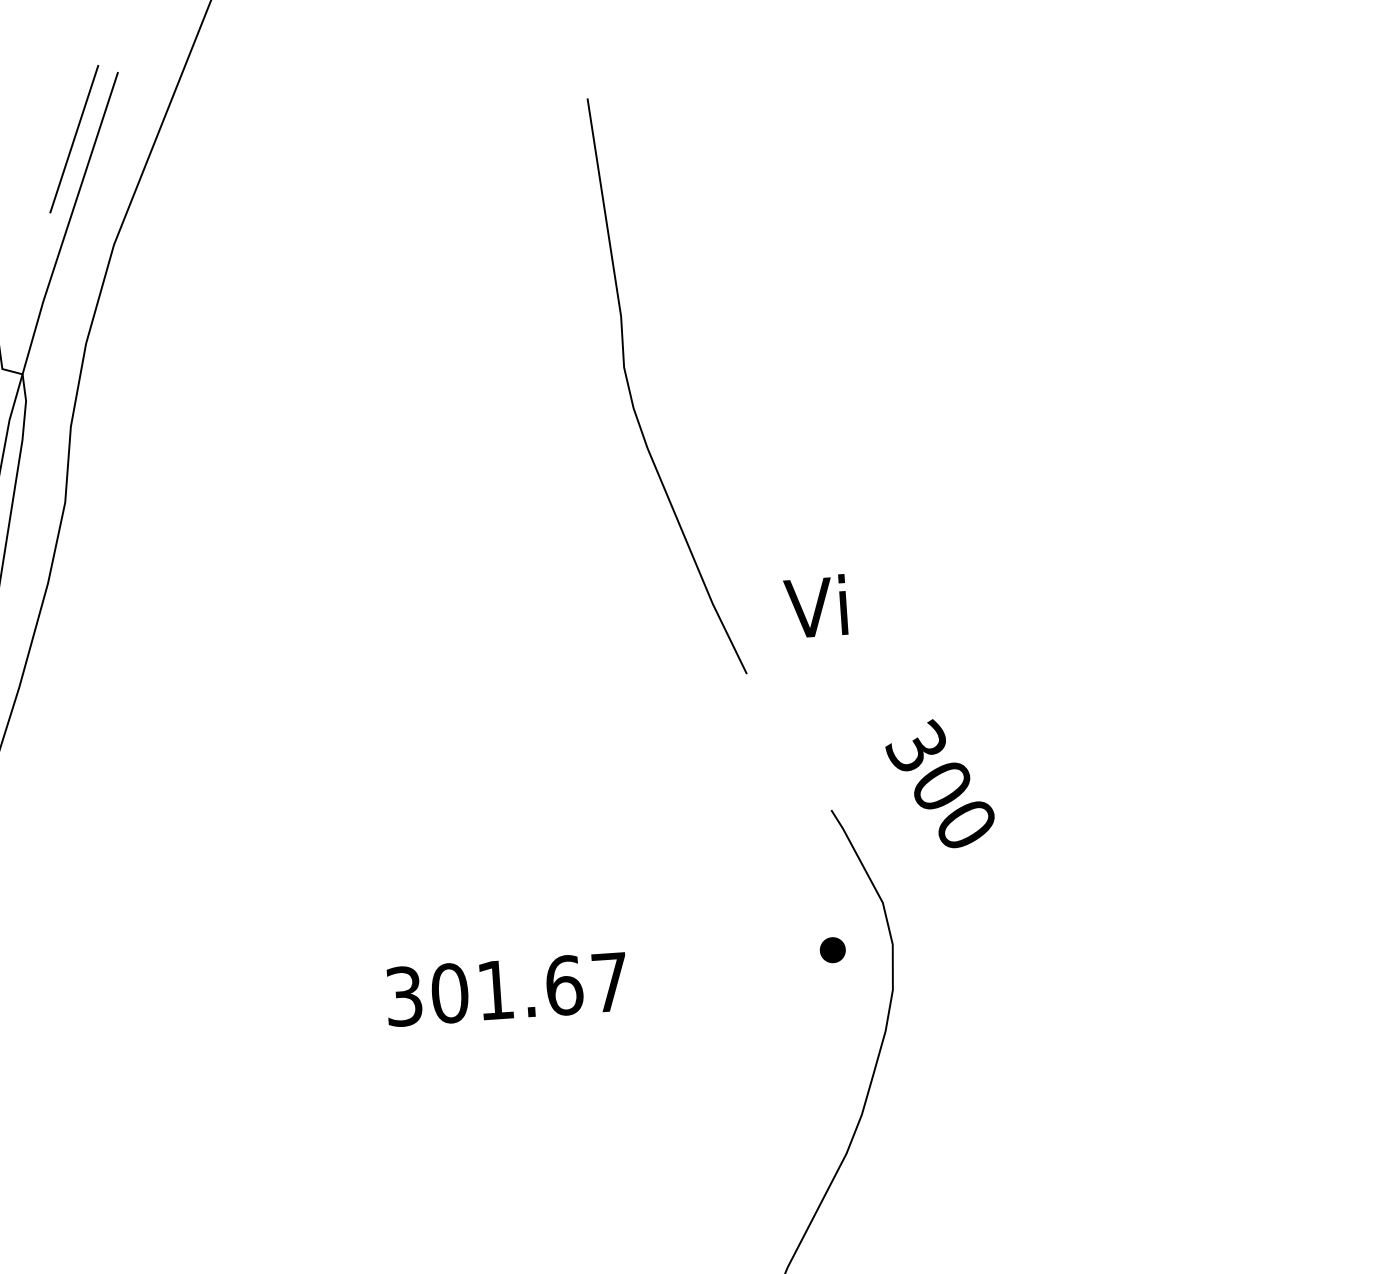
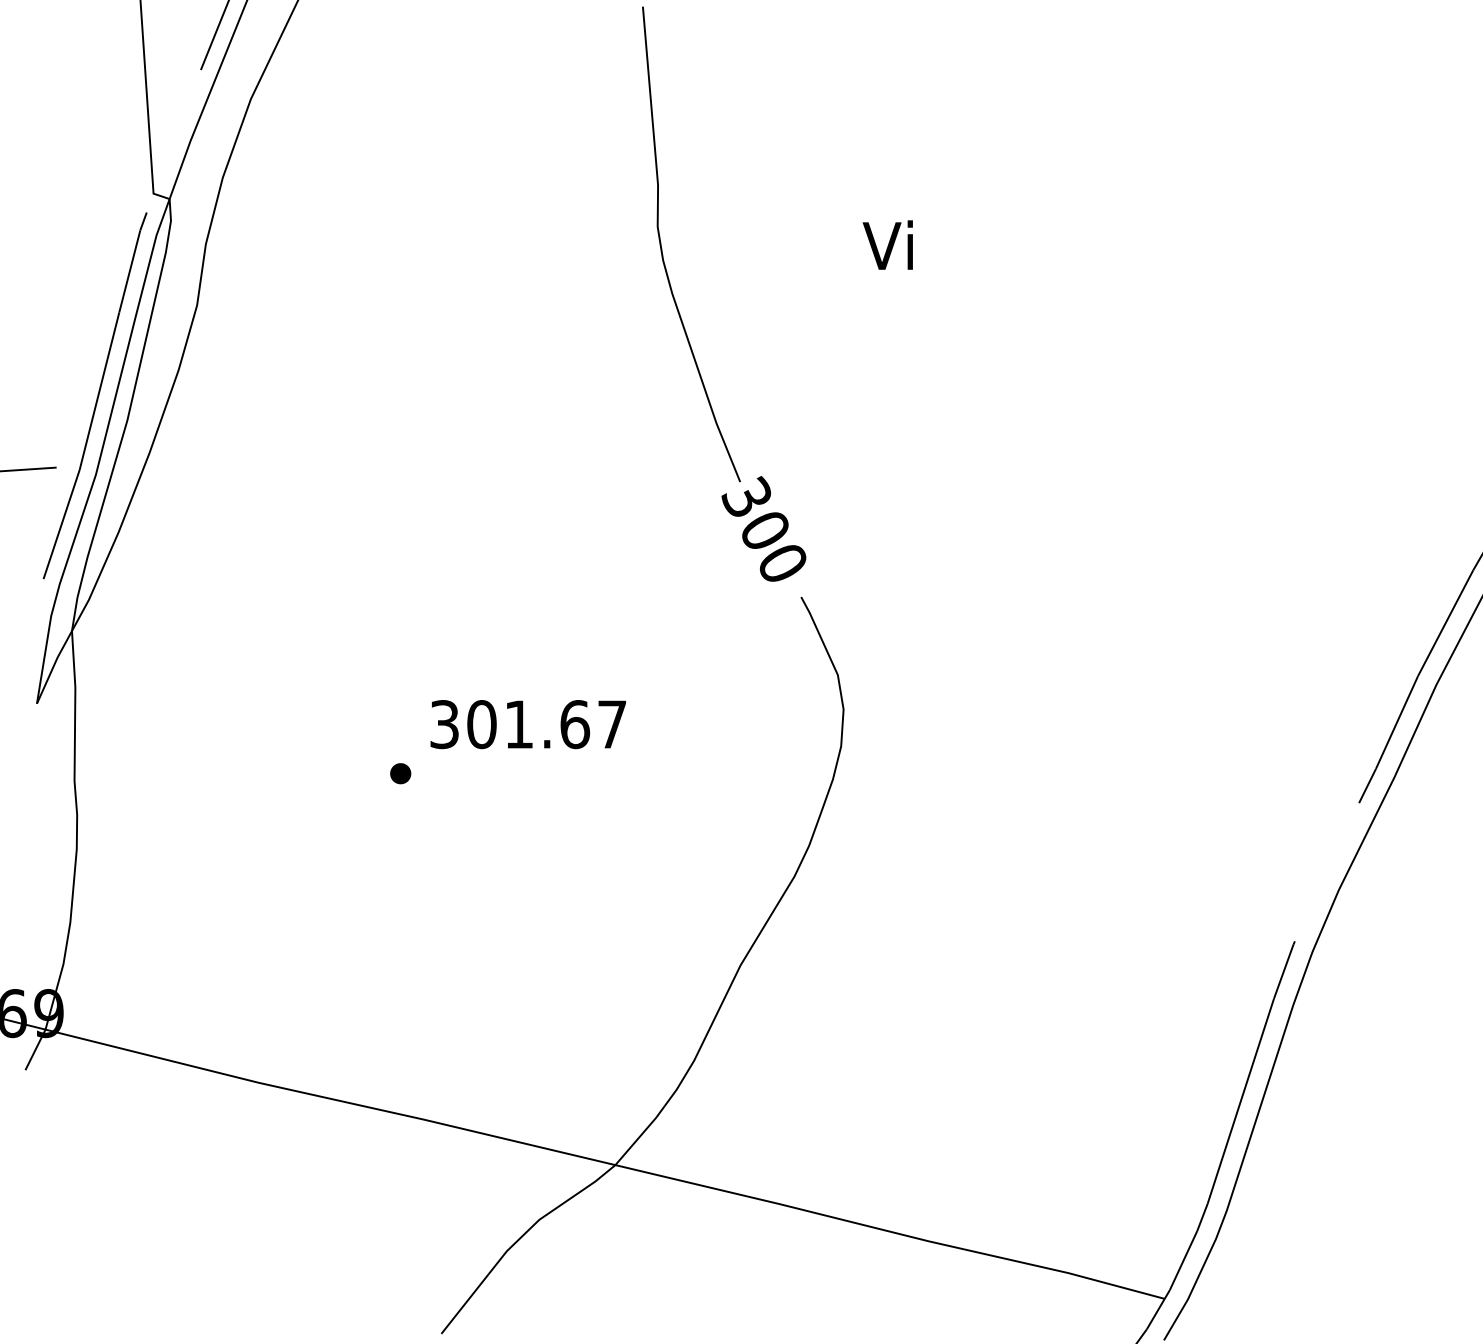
text: (815, 605) -> (887, 244), moved
text: (939, 783) -> (763, 528), moved
part: (832, 949) -> (400, 773), moved

